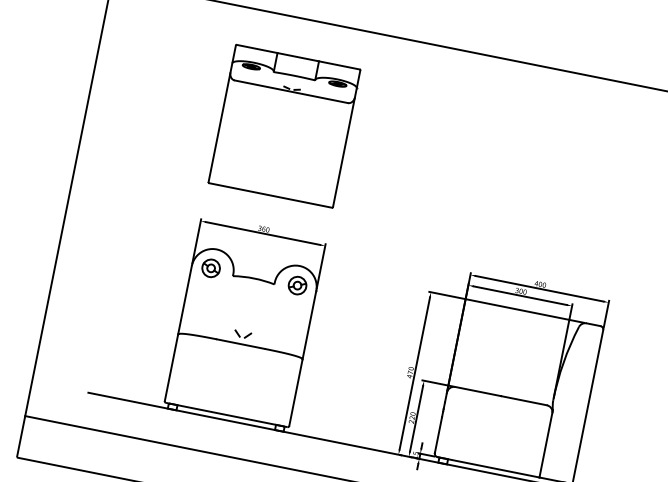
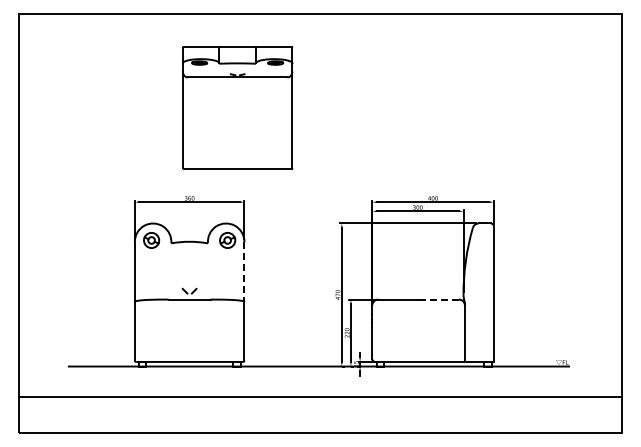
part: (284, 125) -> (237, 107), moved
line: (309, 325) -> (244, 272), solid -> dashed
line: (524, 400) -> (439, 299), solid -> dashed

